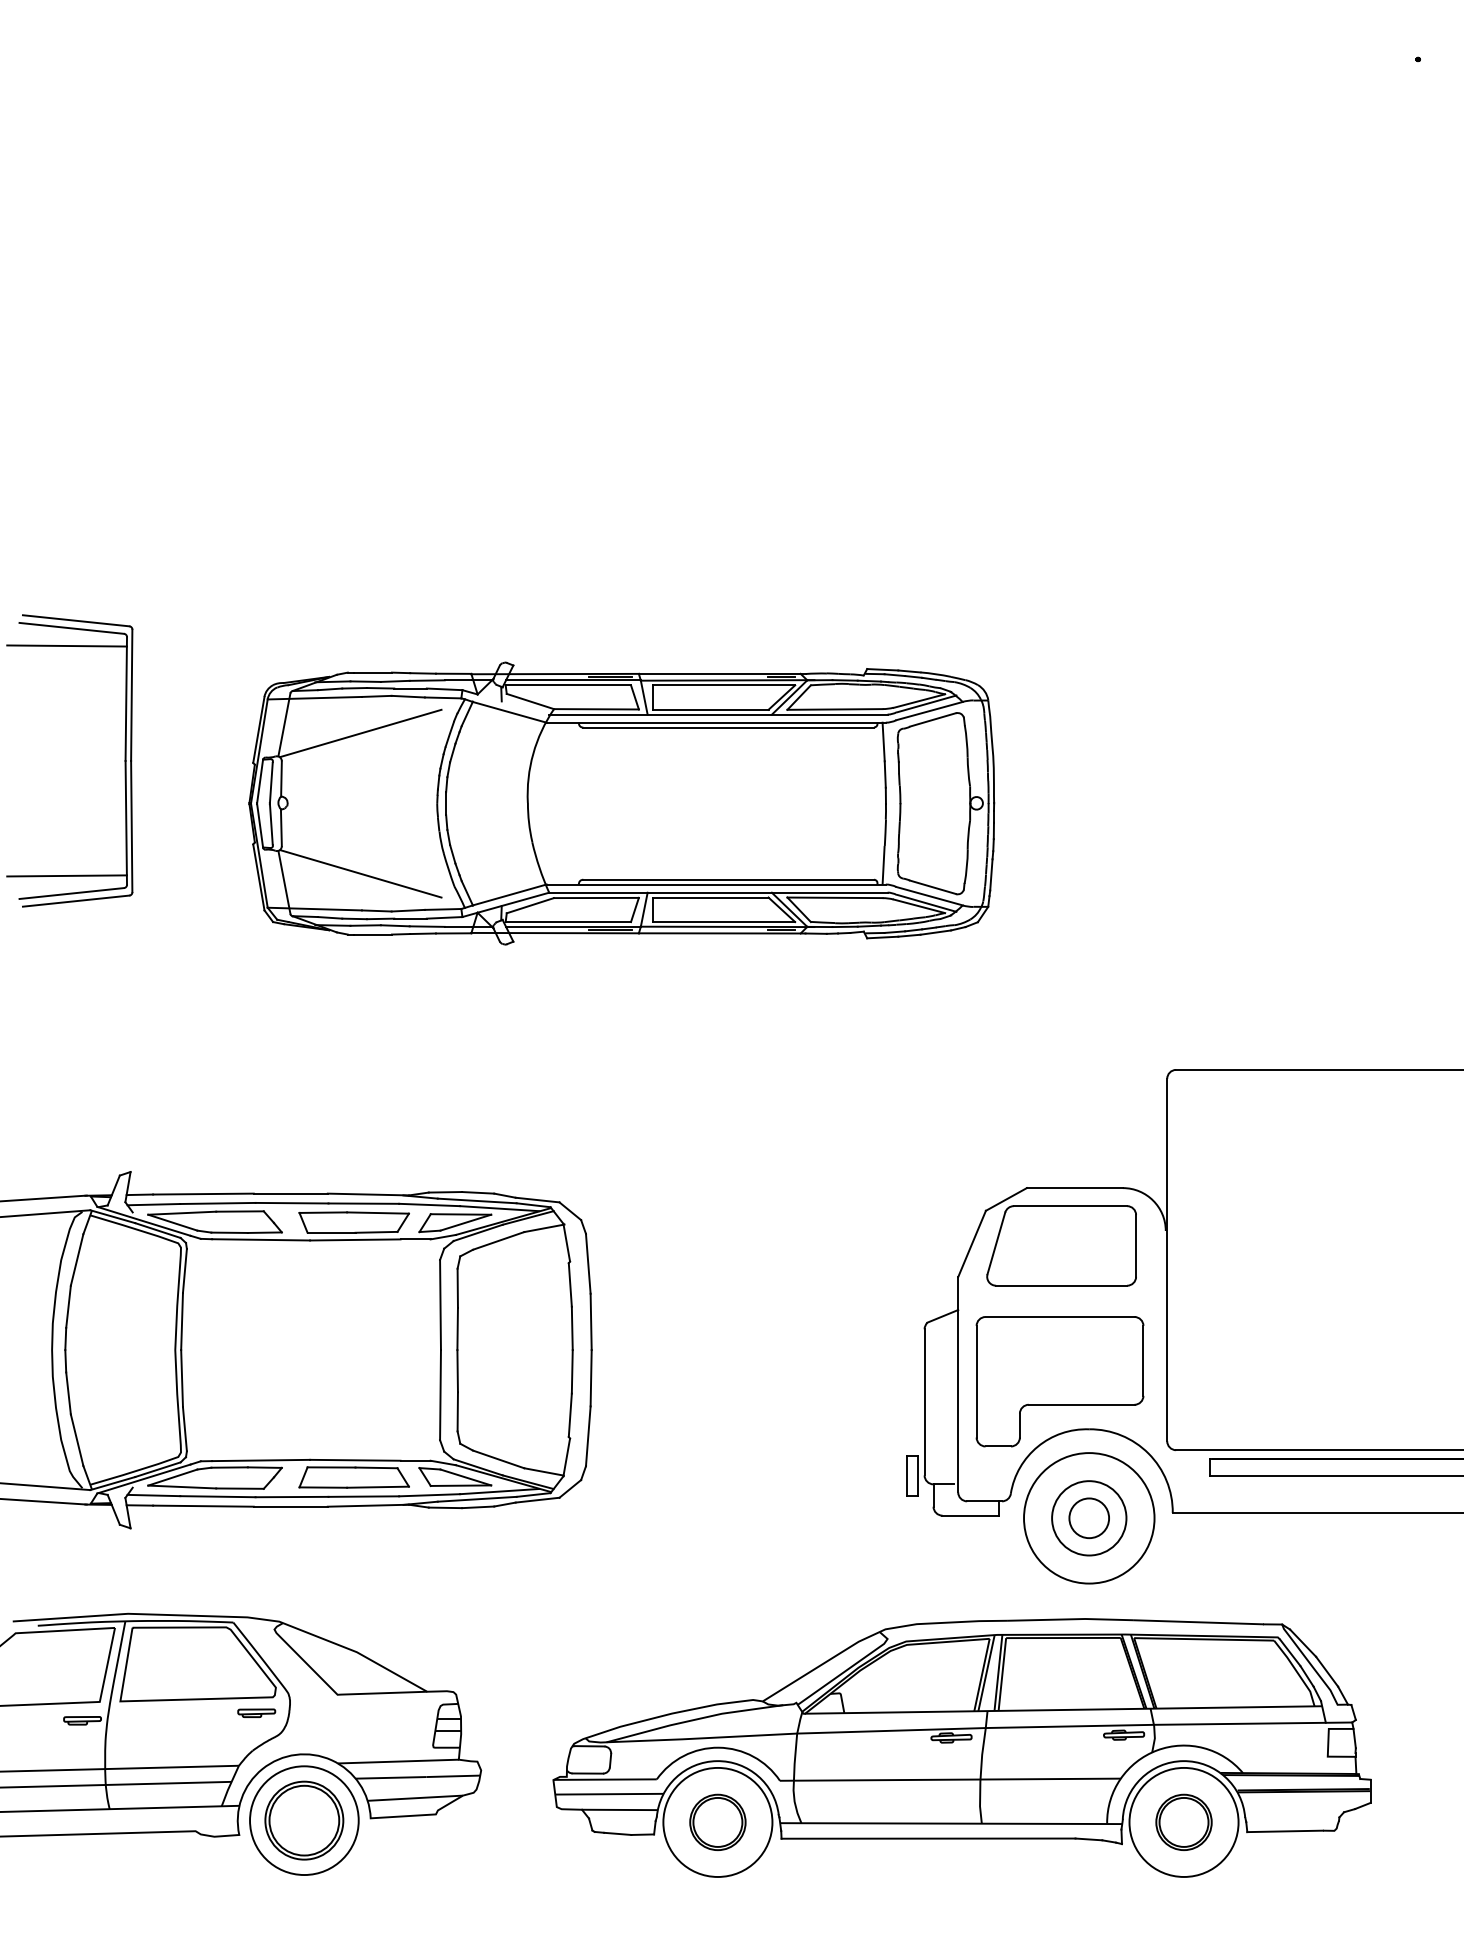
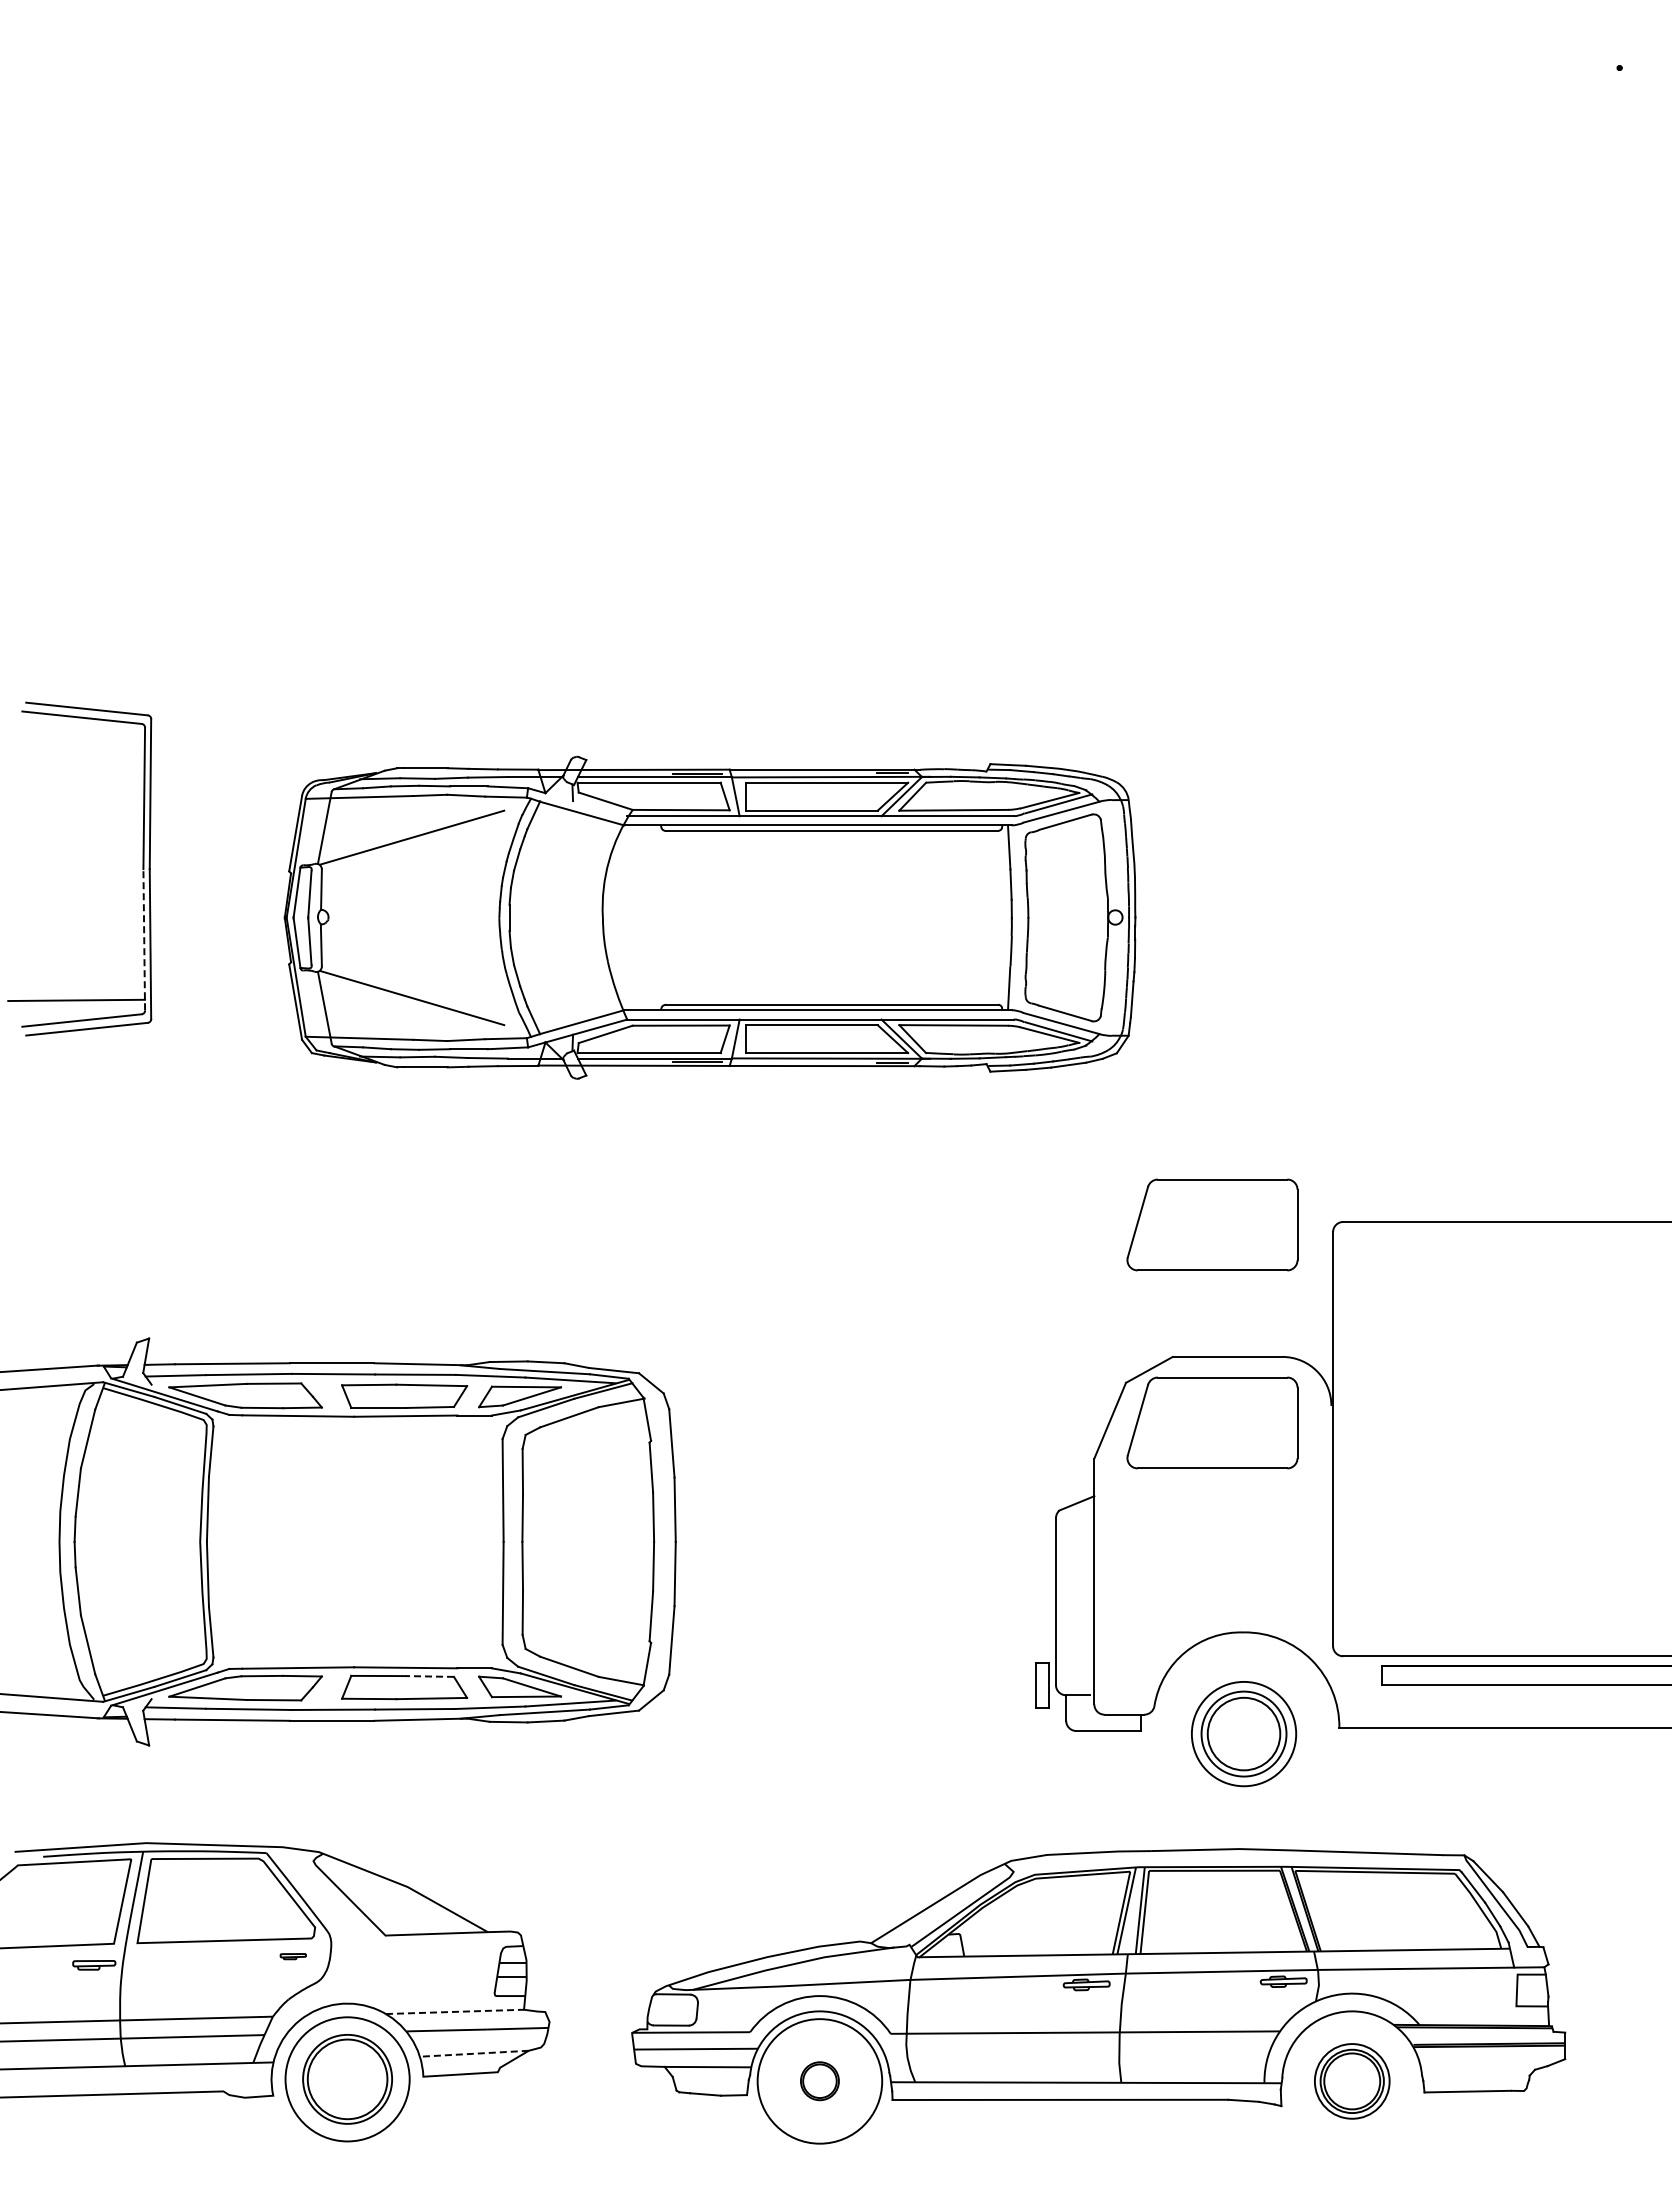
line: (66, 645) -> (76, 737), removed
line: (126, 822) -> (144, 939), solid -> dashed
part: (1061, 1072) -> (1212, 1224), added
part: (1059, 1381) -> (1210, 1577), removed
line: (376, 1467) -> (430, 1676), solid -> dashed
circle: (1088, 1517) -> (1243, 1733), size x0.7
circle: (1088, 1517) -> (1243, 1733), size x1.6
part: (256, 1713) -> (293, 1956), size x0.6
line: (398, 1761) -> (455, 2011), solid -> dashed
line: (414, 1798) -> (473, 2053), solid -> dashed
part: (717, 1821) -> (819, 2080), size x0.6
circle: (1183, 1822) -> (1351, 2081), size x0.6

